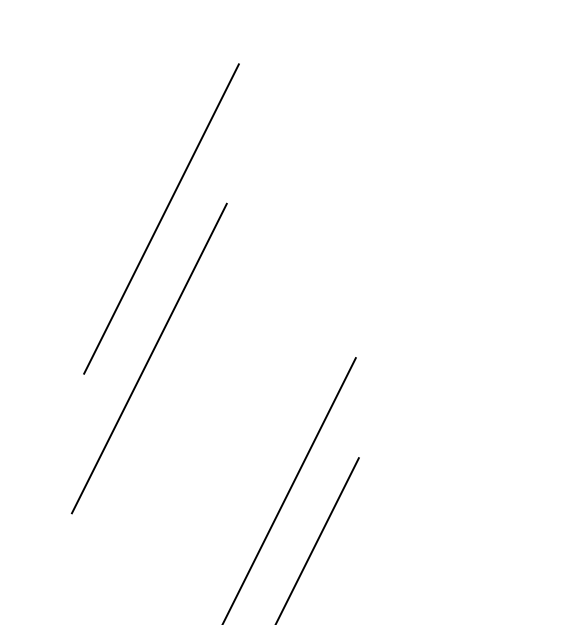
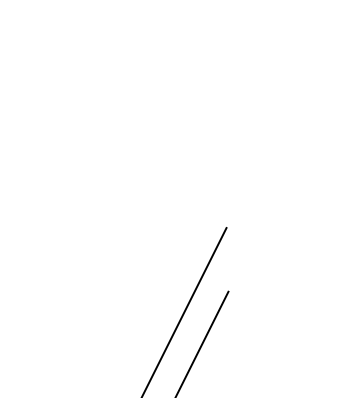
line: (161, 217) -> (102, 138), removed
line: (148, 357) -> (94, 227), removed

